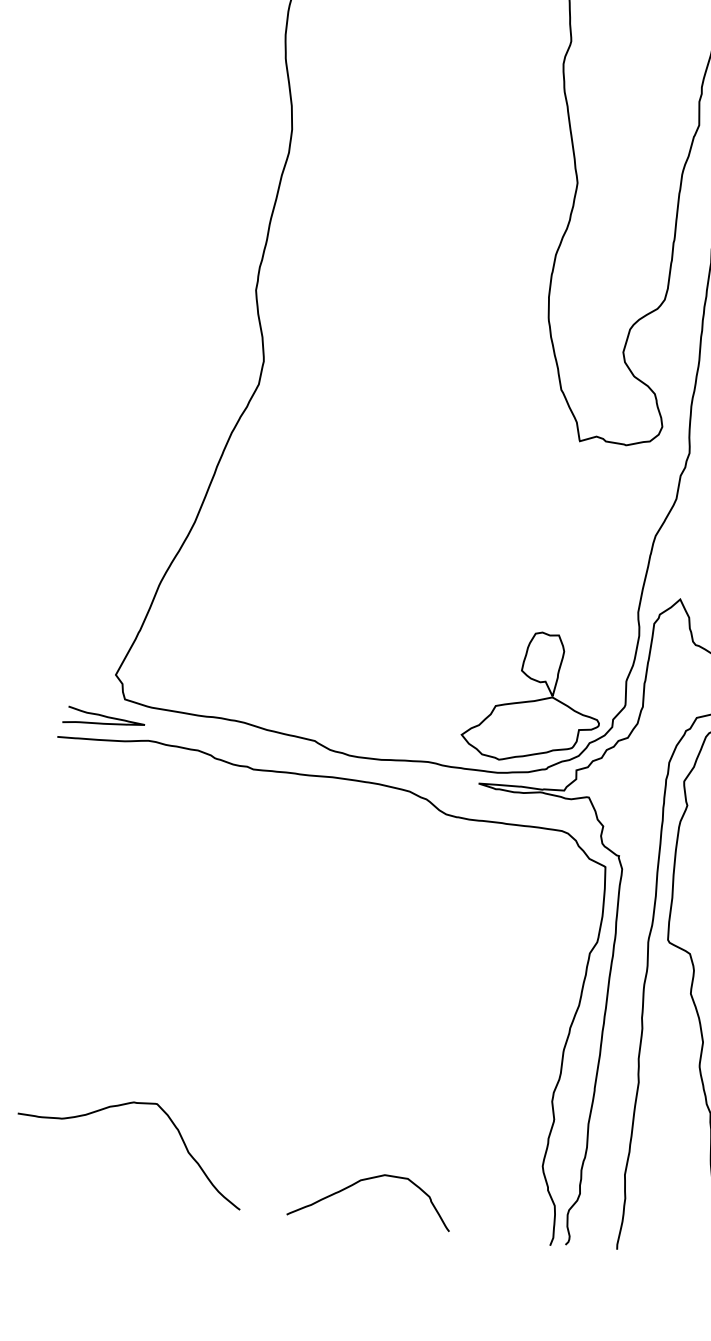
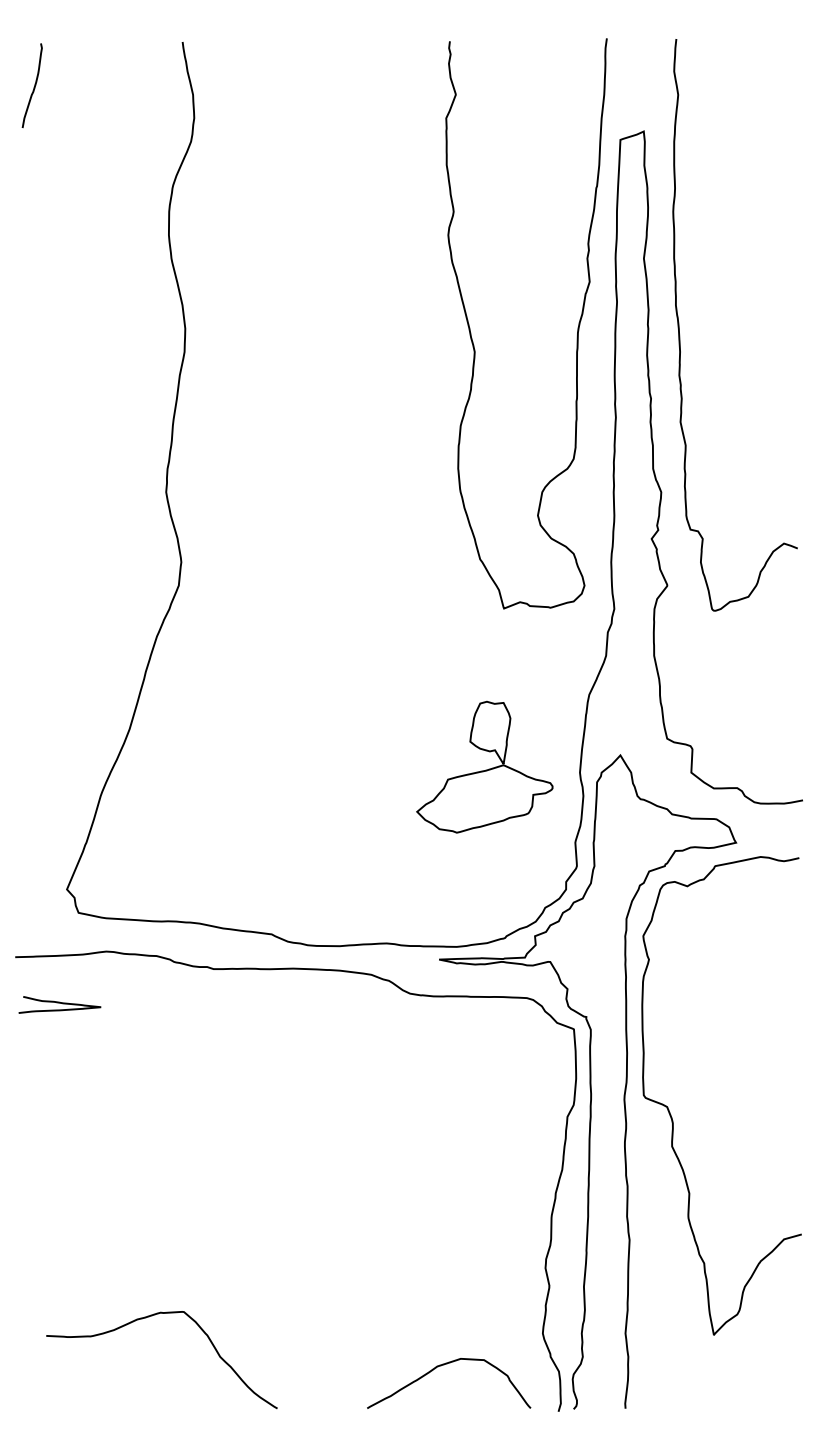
part: (533, 696) -> (484, 766), moved
curve: (103, 716) -> (59, 1003), moved
curve: (119, 1106) -> (146, 1318), moved
curve: (367, 1180) -> (444, 1365), moved

